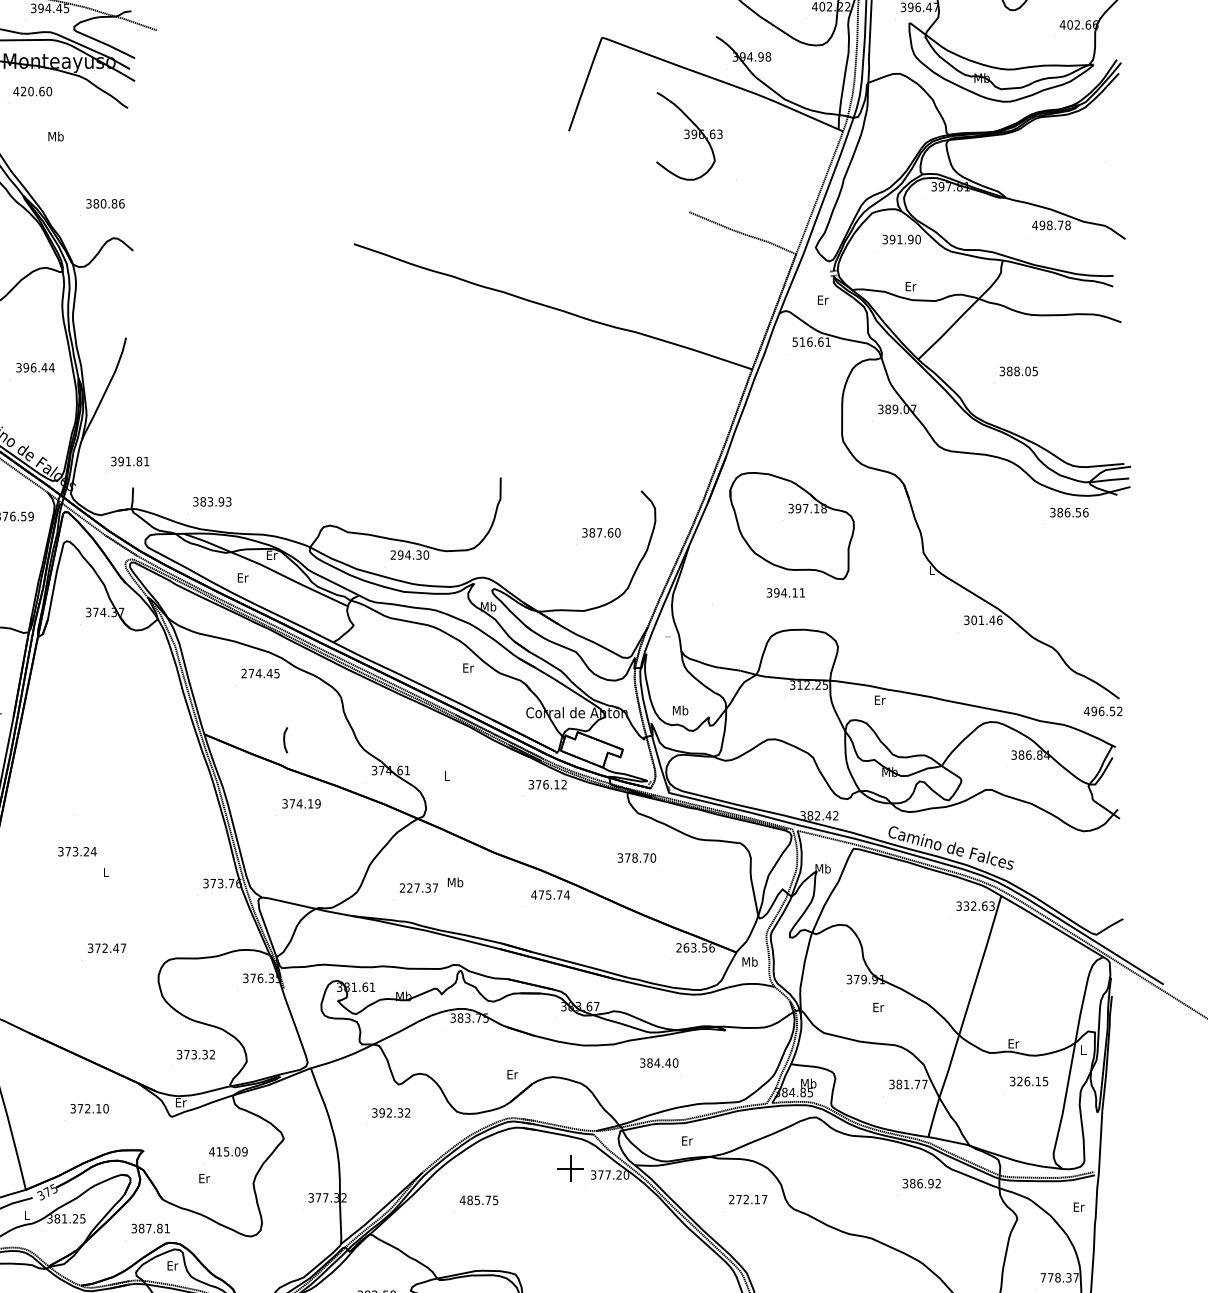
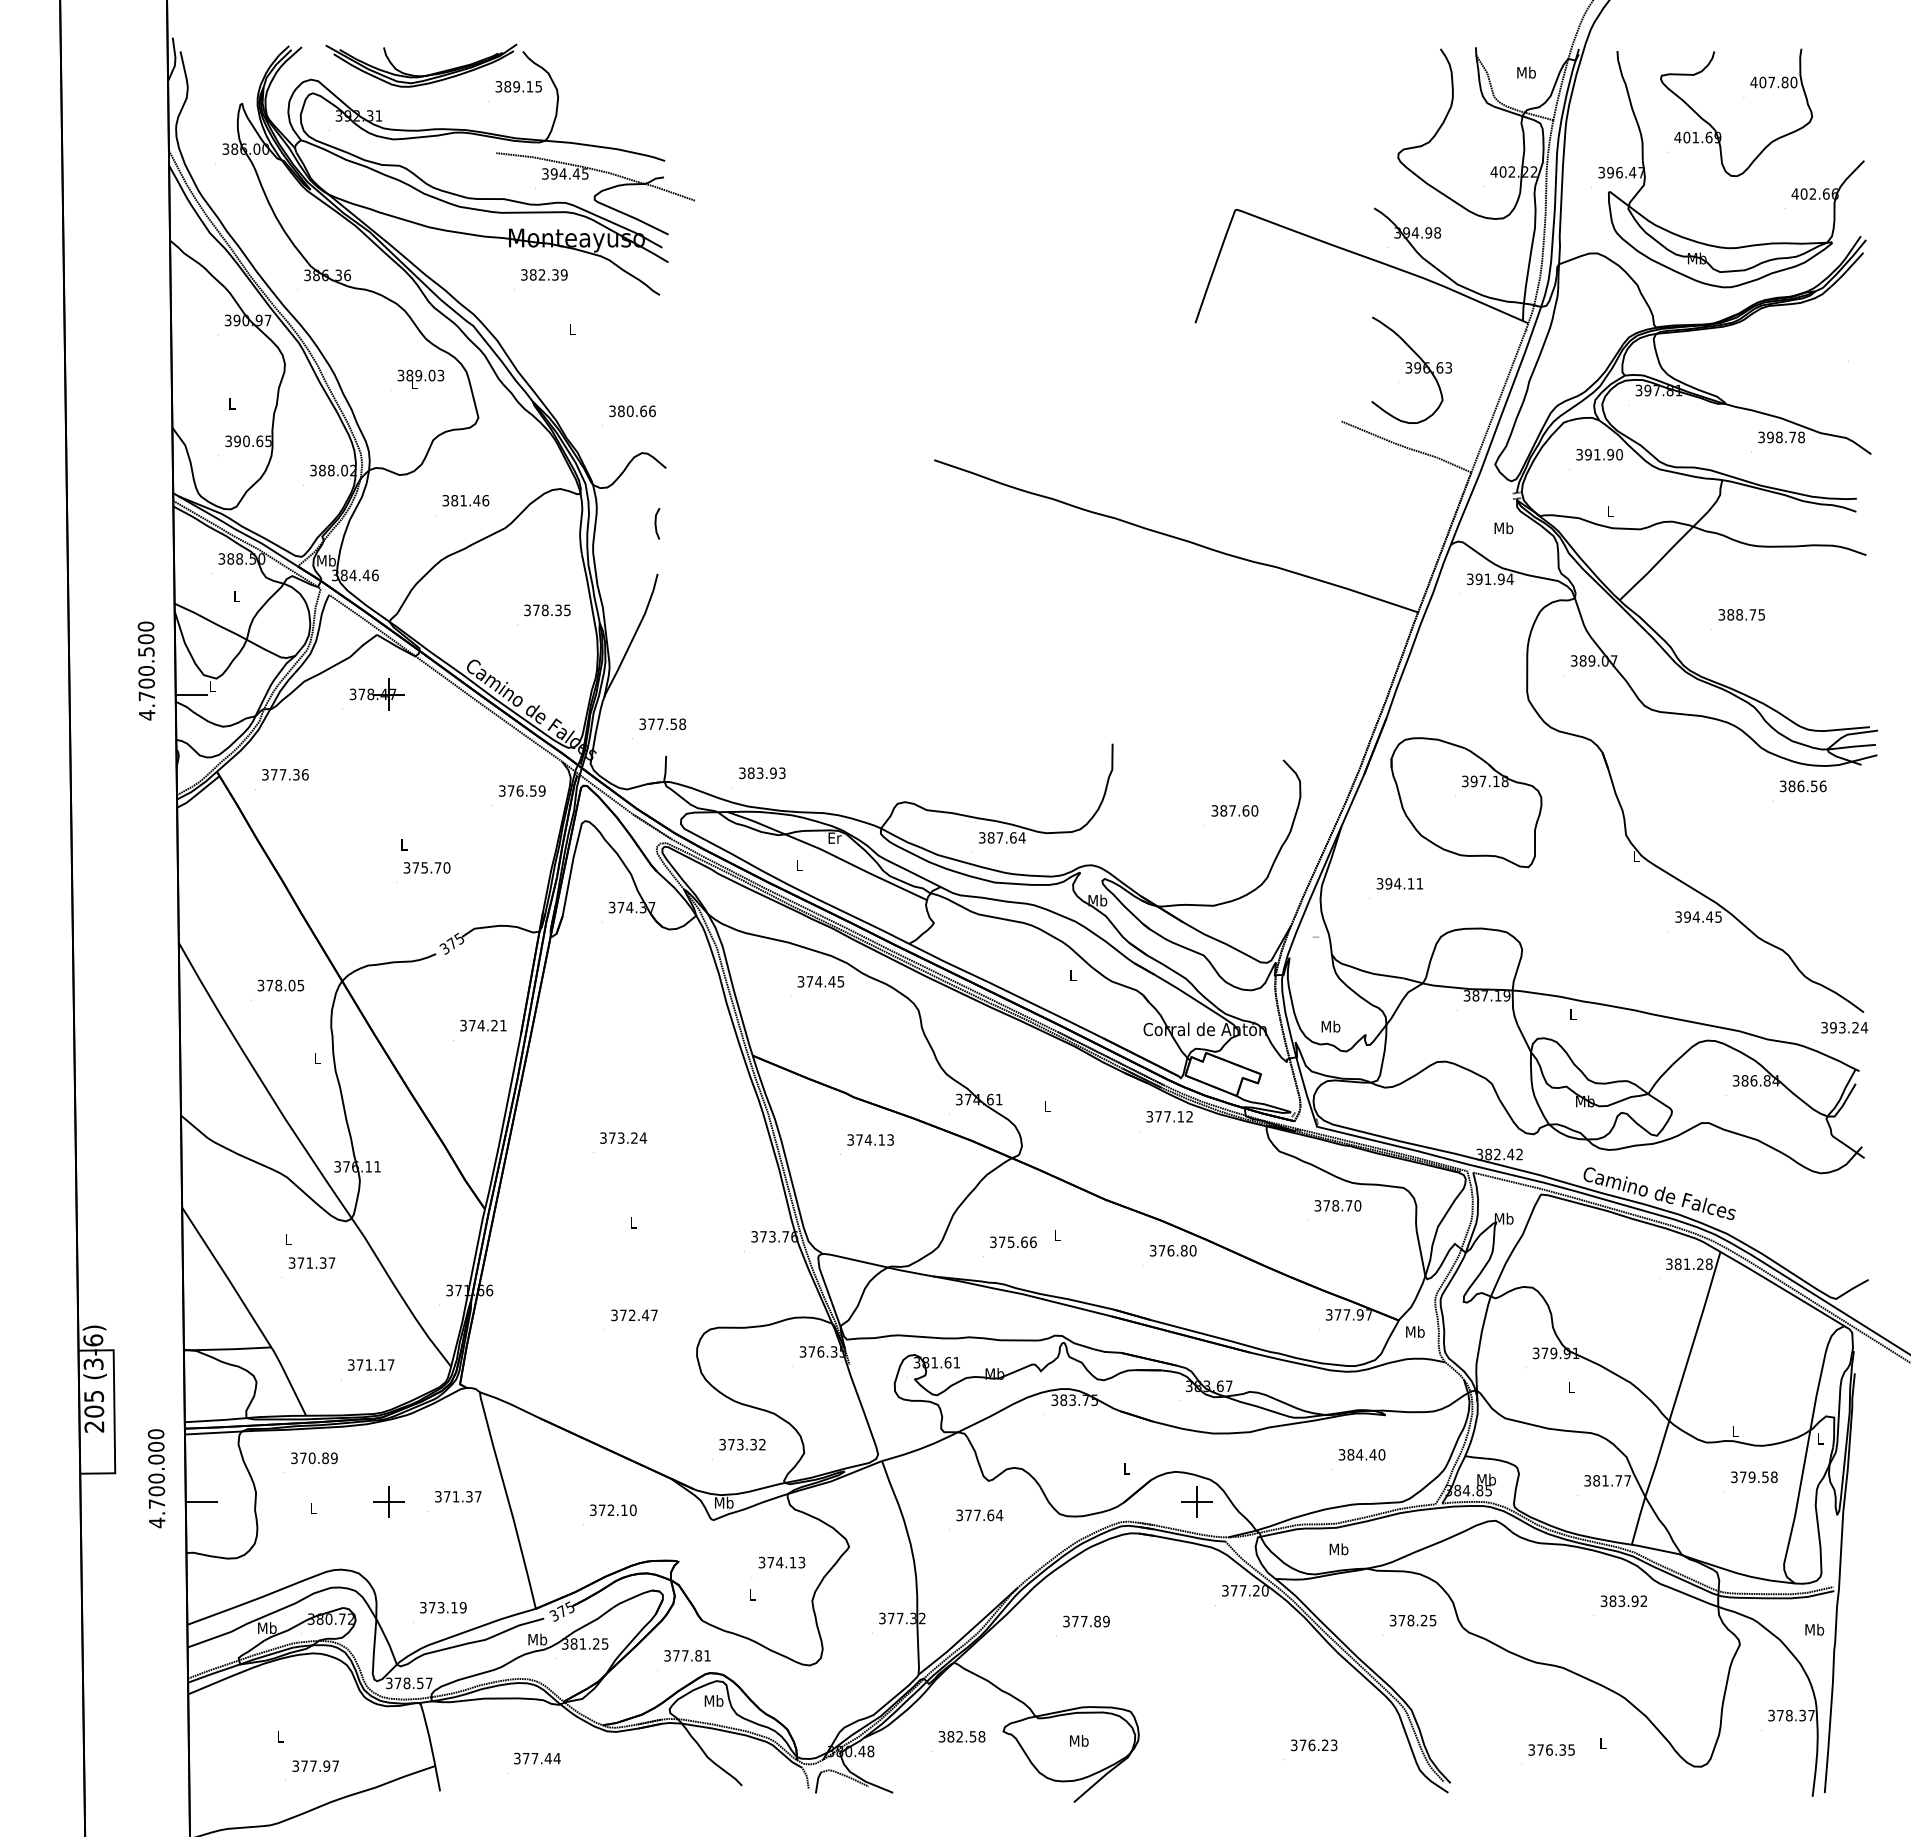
text: (32, 91) -> (543, 274), 420.60 -> 382.39
part: (689, 135) -> (1411, 369), moved
text: (56, 136) -> (572, 329), Mb -> L
text: (114, 203) -> (643, 410), 380.86 -> 380.66
text: (1035, 225) -> (1761, 437), 498.78 -> 398.78
text: (910, 286) -> (1610, 511), Er -> L
text: (822, 300) -> (1503, 528), Er -> Mb
text: (811, 342) -> (1490, 579), 516.61 -> 391.94
text: (38, 367) -> (551, 610), 396.44 -> 378.35
text: (1027, 371) -> (1752, 614), 388.05 -> 388.75
text: (134, 461) -> (667, 724), 391.81 -> 377.58
text: (410, 554) -> (1002, 837), 294.30 -> 387.64
text: (242, 577) -> (799, 865), Er -> L
text: (785, 592) -> (1399, 883), moved
text: (987, 619) -> (1703, 916), 301.46 -> 394.45
text: (468, 667) -> (1073, 974), Er -> L
text: (243, 673) -> (800, 981), 274.45 -> 374.45
text: (812, 684) -> (1491, 995), 312.25 -> 387.19
text: (880, 699) -> (1573, 1013), Er -> L
text: (1103, 711) -> (1844, 1027), 496.52 -> 393.24
line: (284, 740) -> (656, 523), moved
text: (545, 784) -> (1167, 1116), 376.12 -> 377.12
text: (317, 803) -> (890, 1139), 374.19 -> 374.13
text: (77, 851) -> (623, 1137), moved
text: (636, 857) -> (1337, 1205), moved
text: (455, 882) -> (1057, 1235), Mb -> L
text: (419, 888) -> (1013, 1242), 227.37 -> 375.66
text: (550, 894) -> (1172, 1250), 475.74 -> 376.80
text: (979, 906) -> (1693, 1264), 332.63 -> 381.28
text: (695, 947) -> (1349, 1314), 263.56 -> 377.97
text: (878, 1006) -> (1571, 1386), Er -> L
text: (1013, 1043) -> (1735, 1431), Er -> L
text: (658, 1062) -> (1361, 1454), moved
text: (512, 1074) -> (1126, 1468), Er -> L
text: (1032, 1081) -> (1758, 1477), 326.15 -> 379.58
text: (181, 1102) -> (724, 1502), Er -> Mb
text: (395, 1113) -> (984, 1515), 392.32 -> 377.64
text: (686, 1141) -> (1338, 1549), Er -> Mb
text: (228, 1151) -> (781, 1562), 415.09 -> 374.13
part: (570, 1168) -> (1196, 1501), moved
text: (204, 1178) -> (752, 1594), Er -> L
text: (919, 1183) -> (1621, 1600), 386.92 -> 383.92
text: (747, 1199) -> (1412, 1620), 272.17 -> 378.25
text: (478, 1200) -> (1085, 1621), 485.75 -> 377.89
text: (1078, 1206) -> (1814, 1629), Er -> Mb
text: (27, 1215) -> (537, 1639), L -> Mb
text: (141, 1228) -> (676, 1655), 387.81 -> 377.81
text: (172, 1265) -> (713, 1700), Er -> Mb
text: (1043, 1277) -> (1771, 1715), 778.37 -> 378.37

